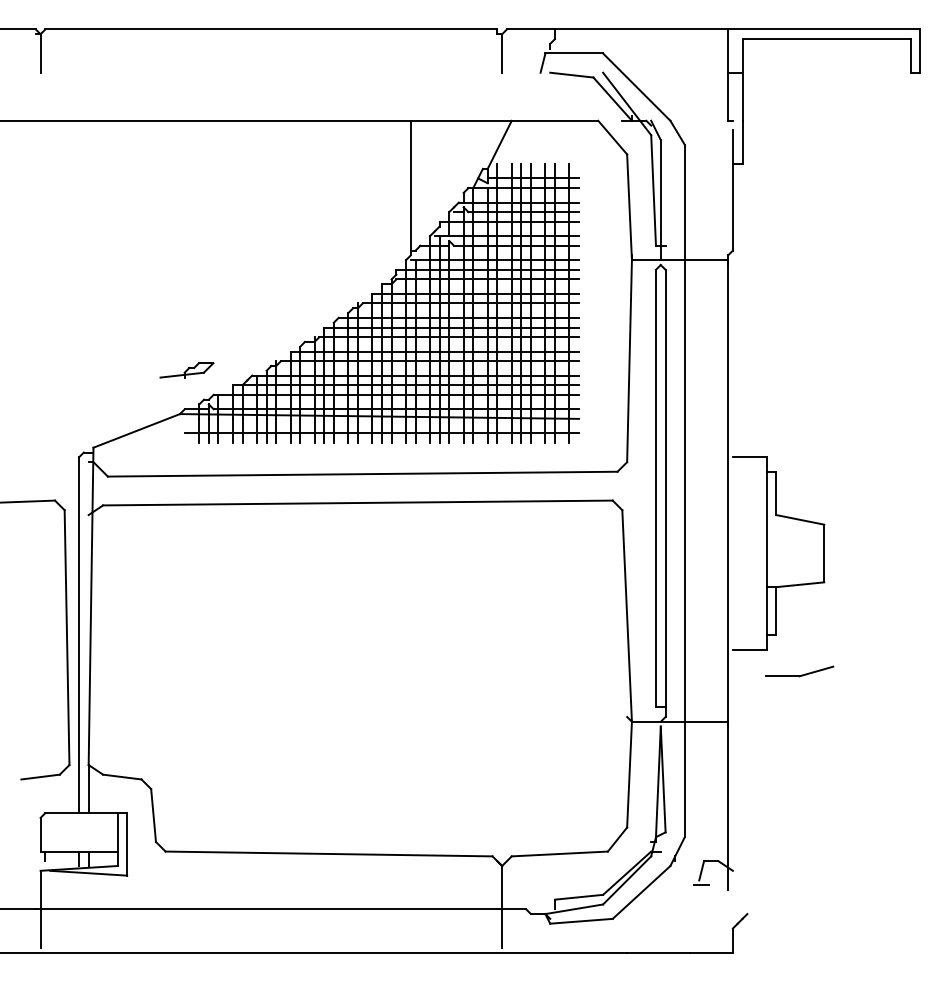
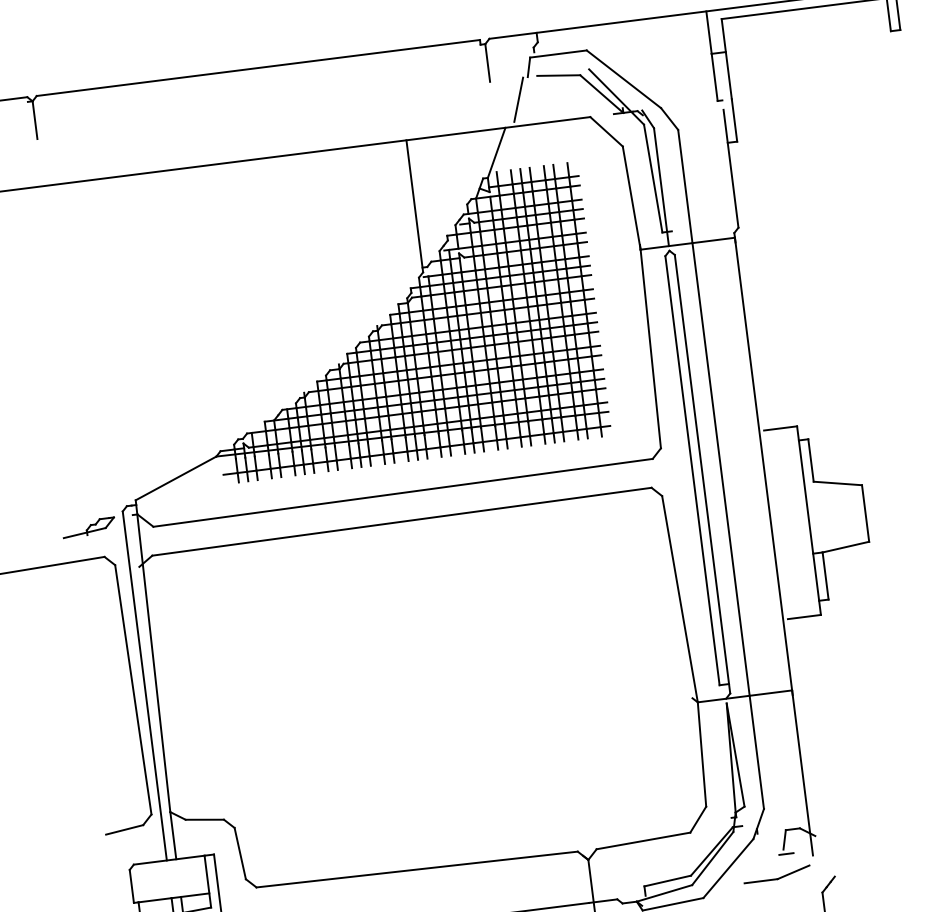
line: (528, 93) -> (518, 98), added
part: (186, 370) -> (88, 527), moved
part: (799, 671) -> (776, 874), moved

